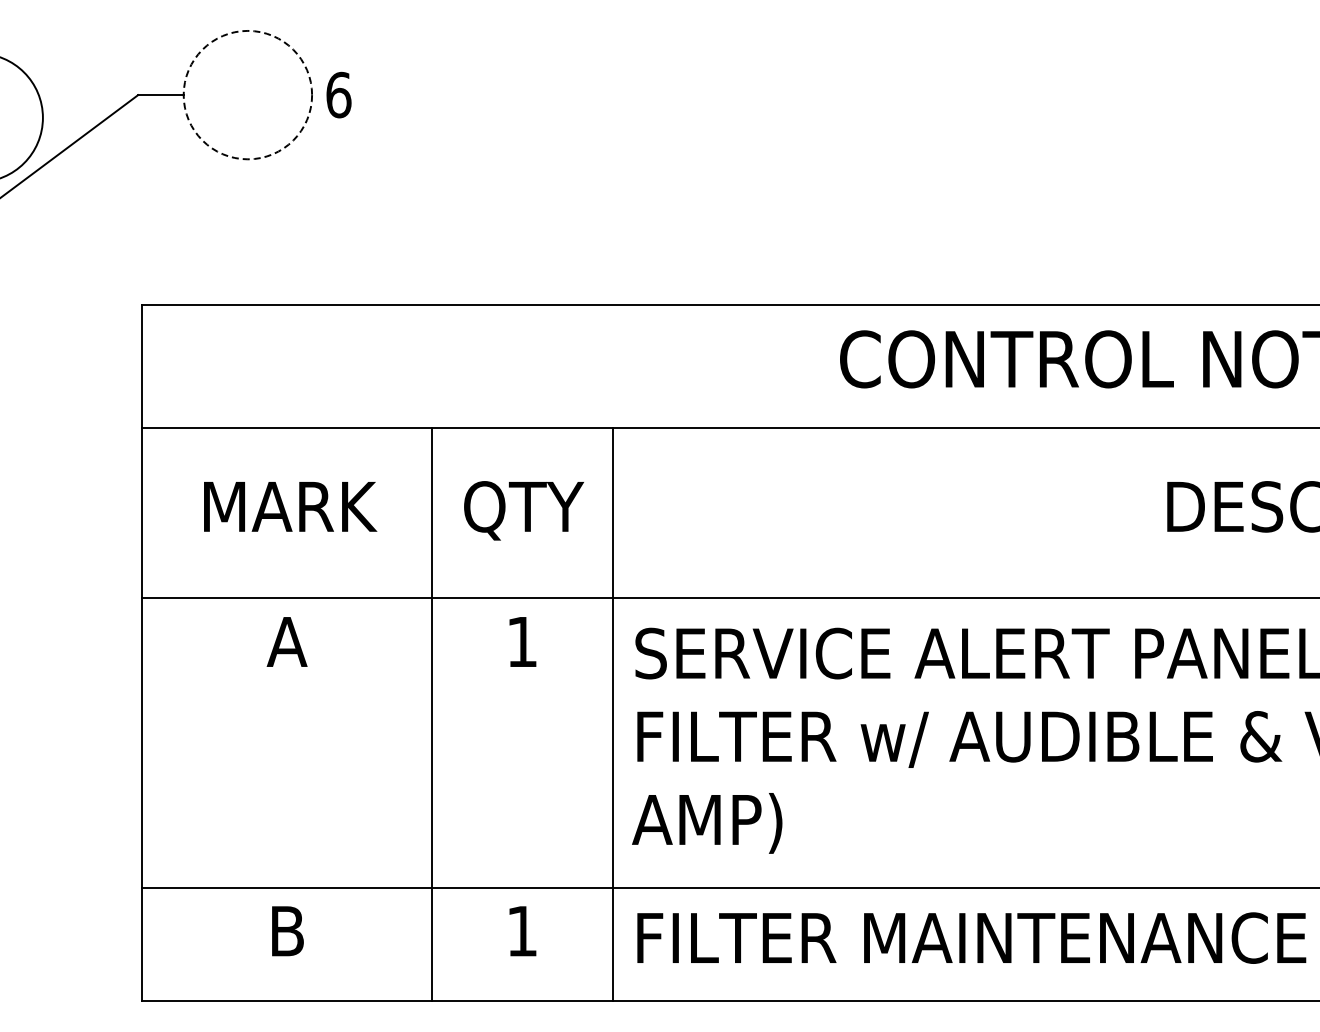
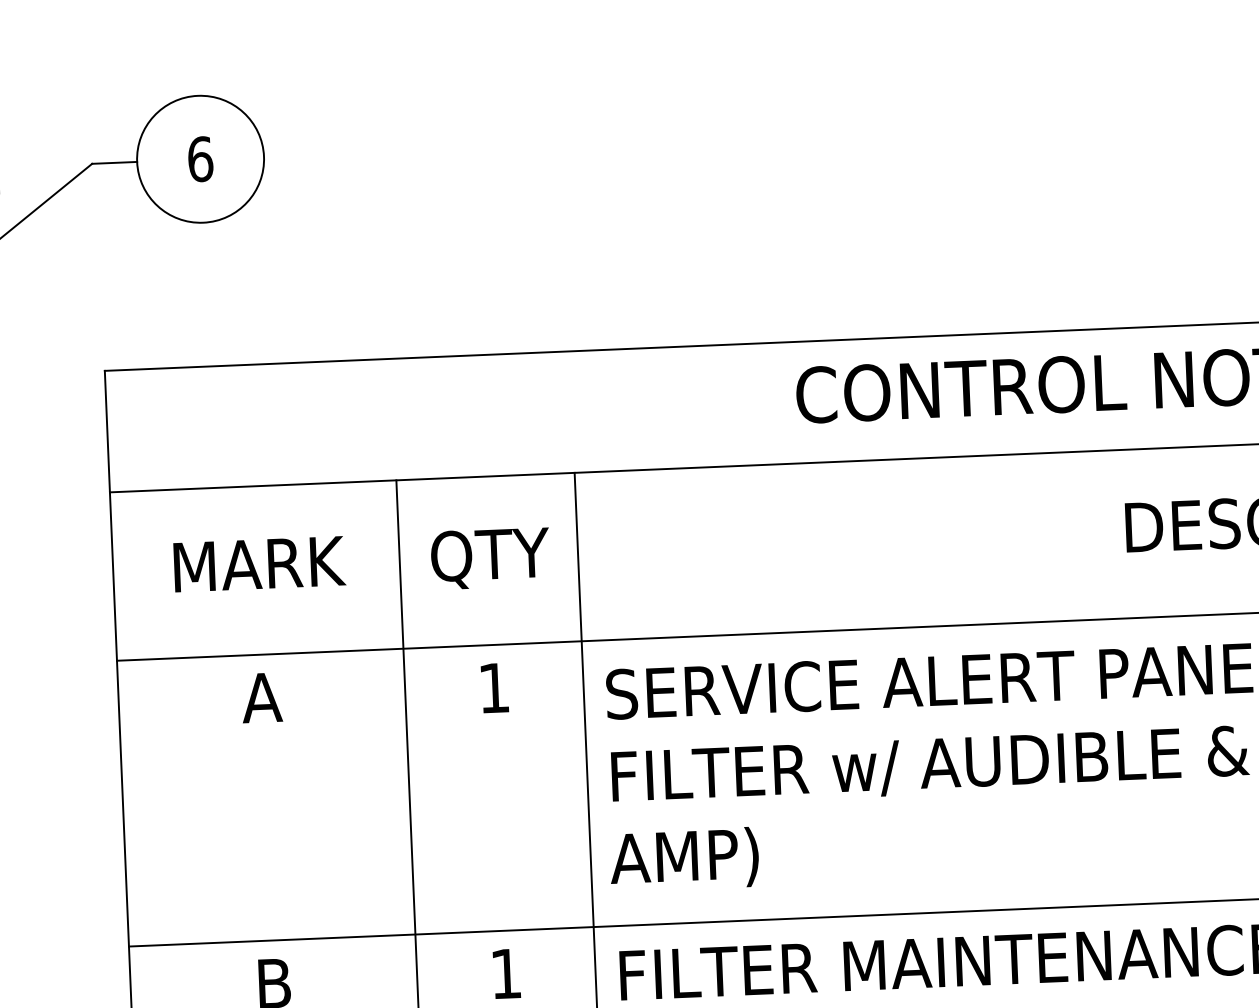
circle: (247, 94) -> (200, 158), dashed -> solid
text: (338, 94) -> (200, 158), moved

